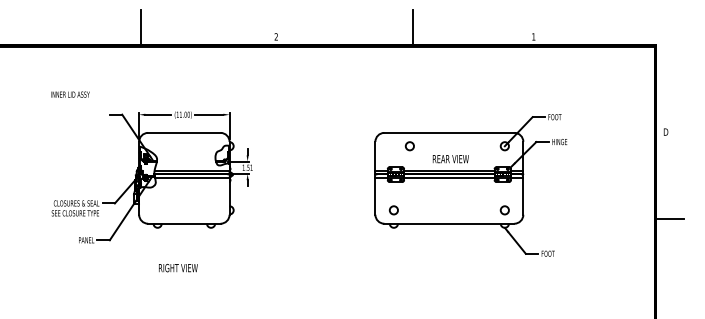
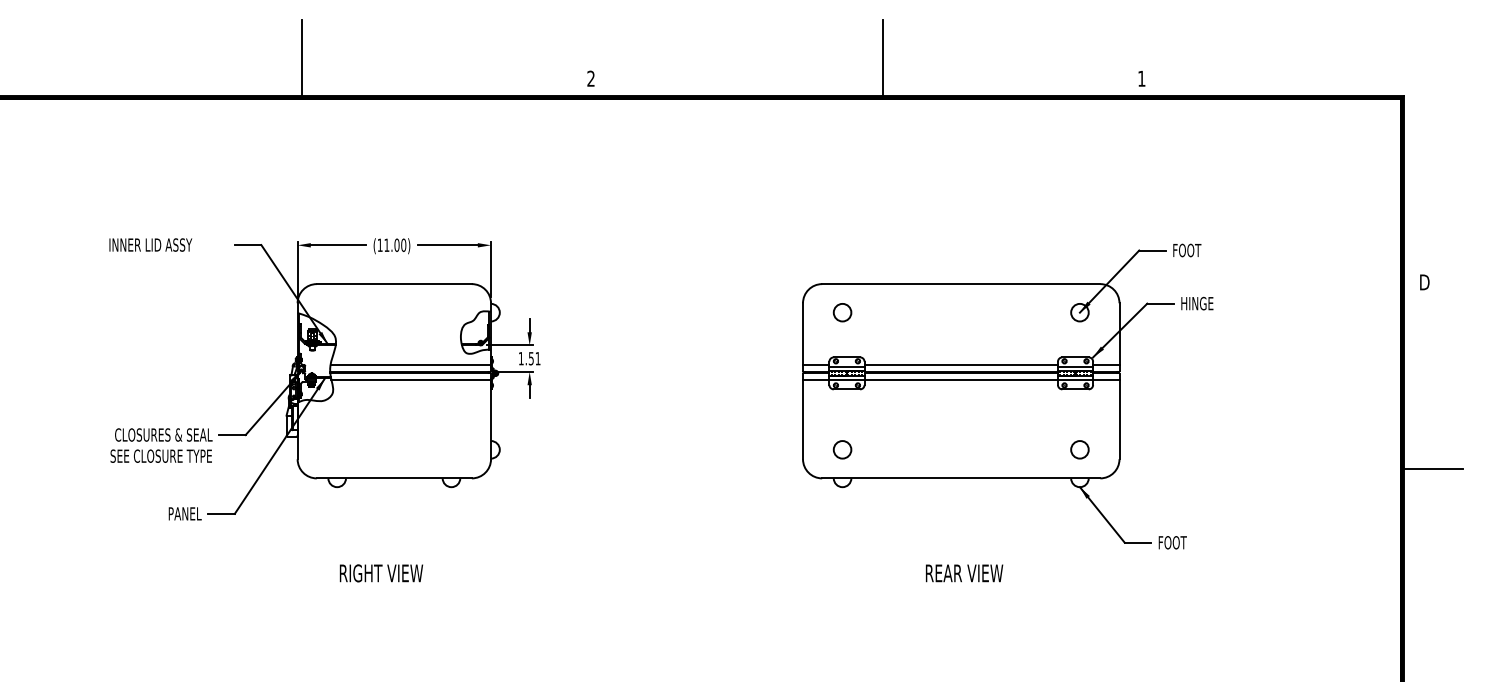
text: (70, 94) -> (150, 244), moved
circle: (409, 146) -> (841, 313), moved
text: (450, 159) -> (963, 574), moved

